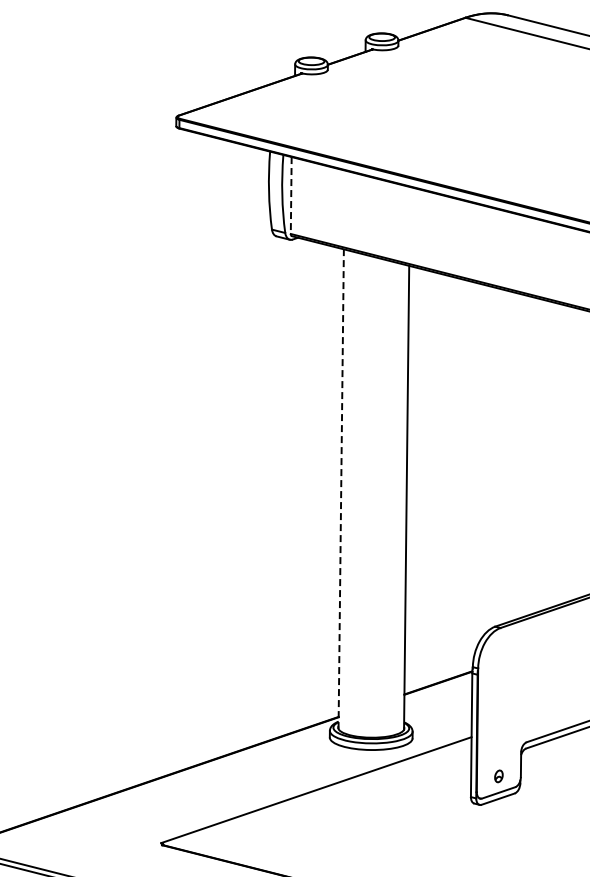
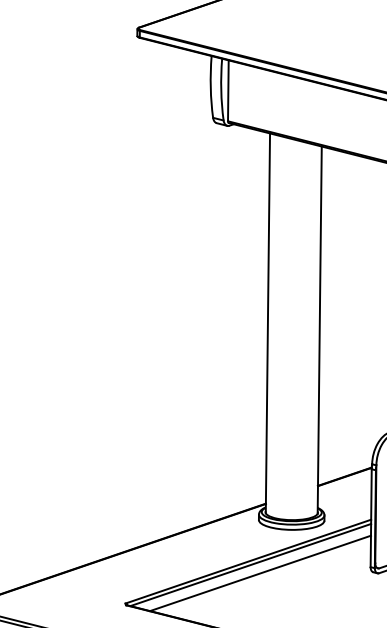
line: (291, 196) -> (228, 91), dashed -> solid
line: (341, 489) -> (268, 323), dashed -> solid
line: (319, 794) -> (250, 565), added
line: (331, 804) -> (260, 573), added

